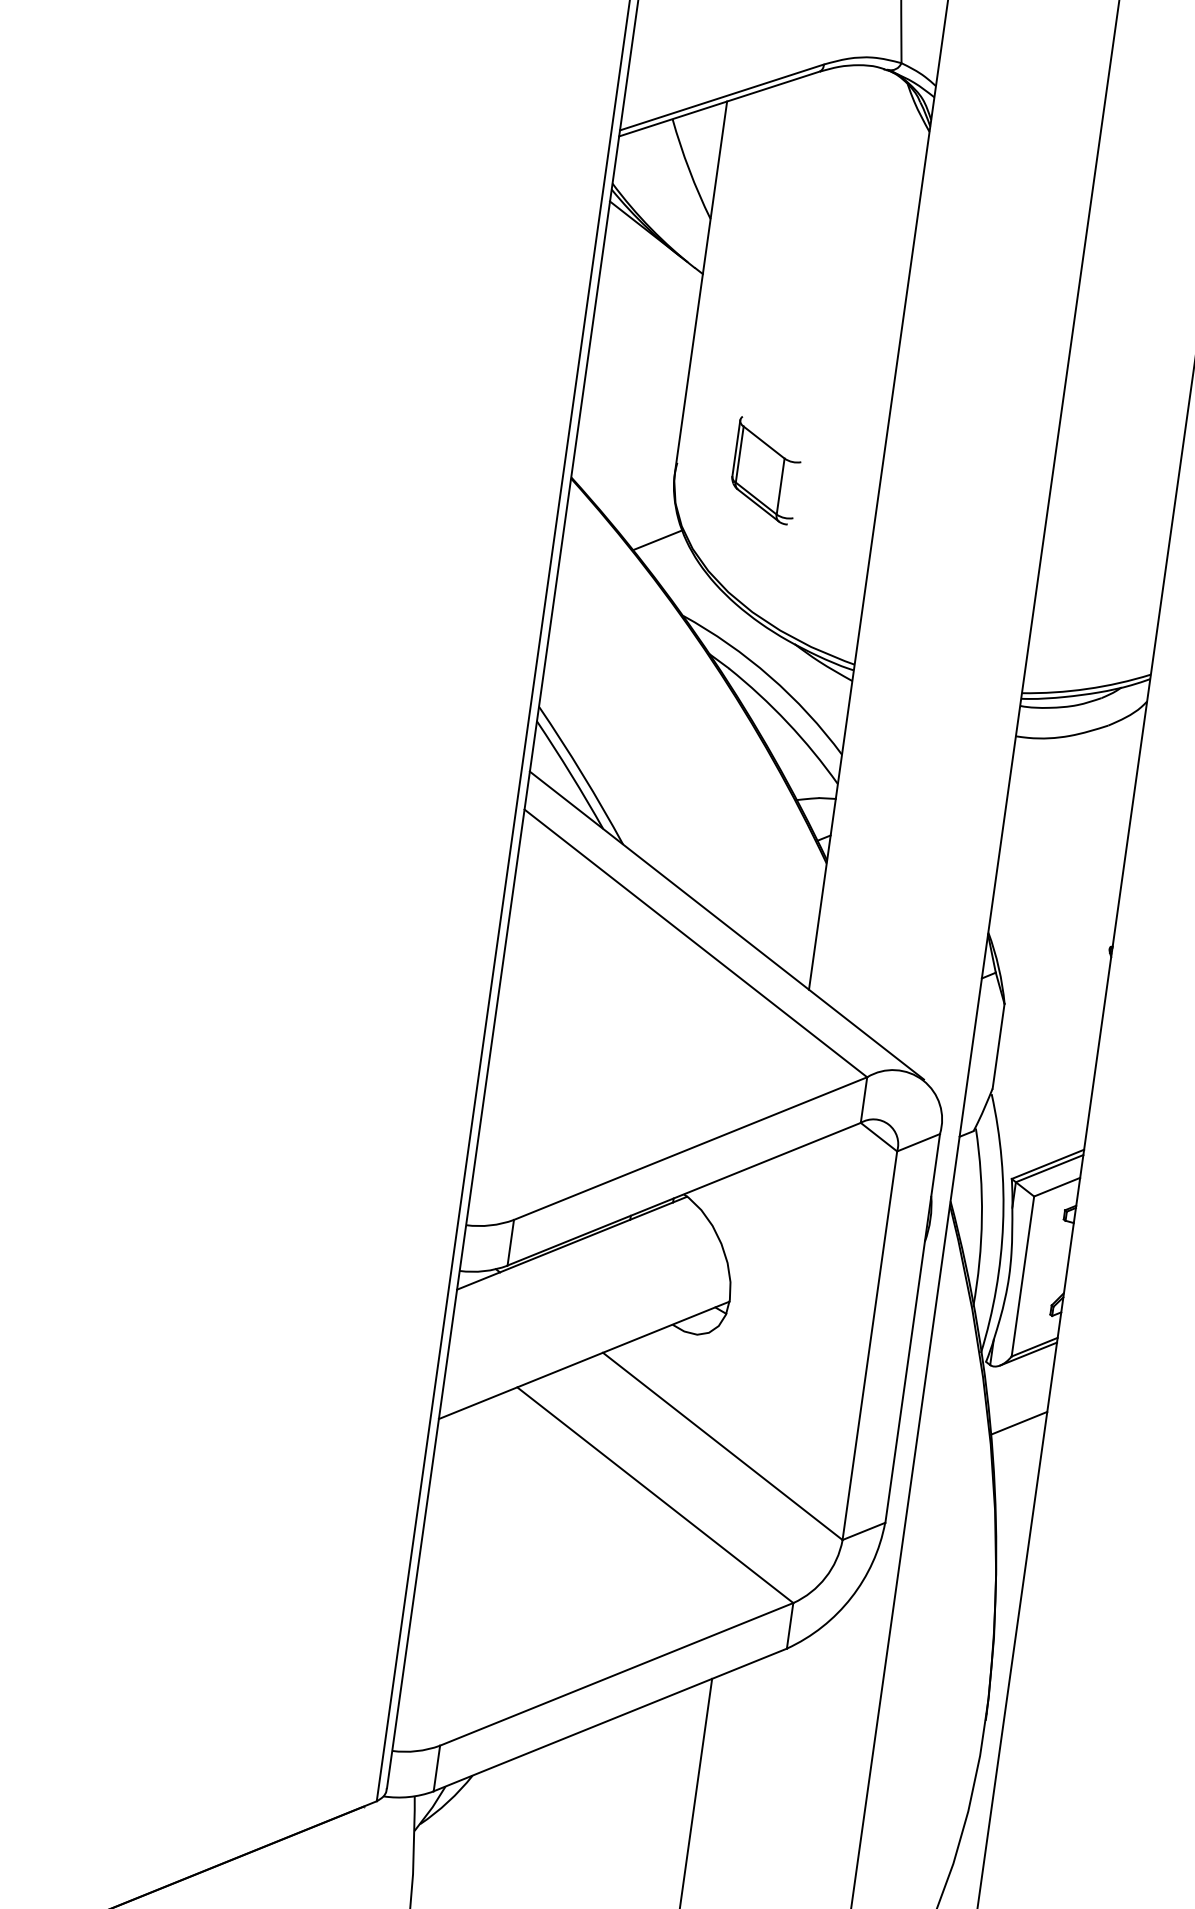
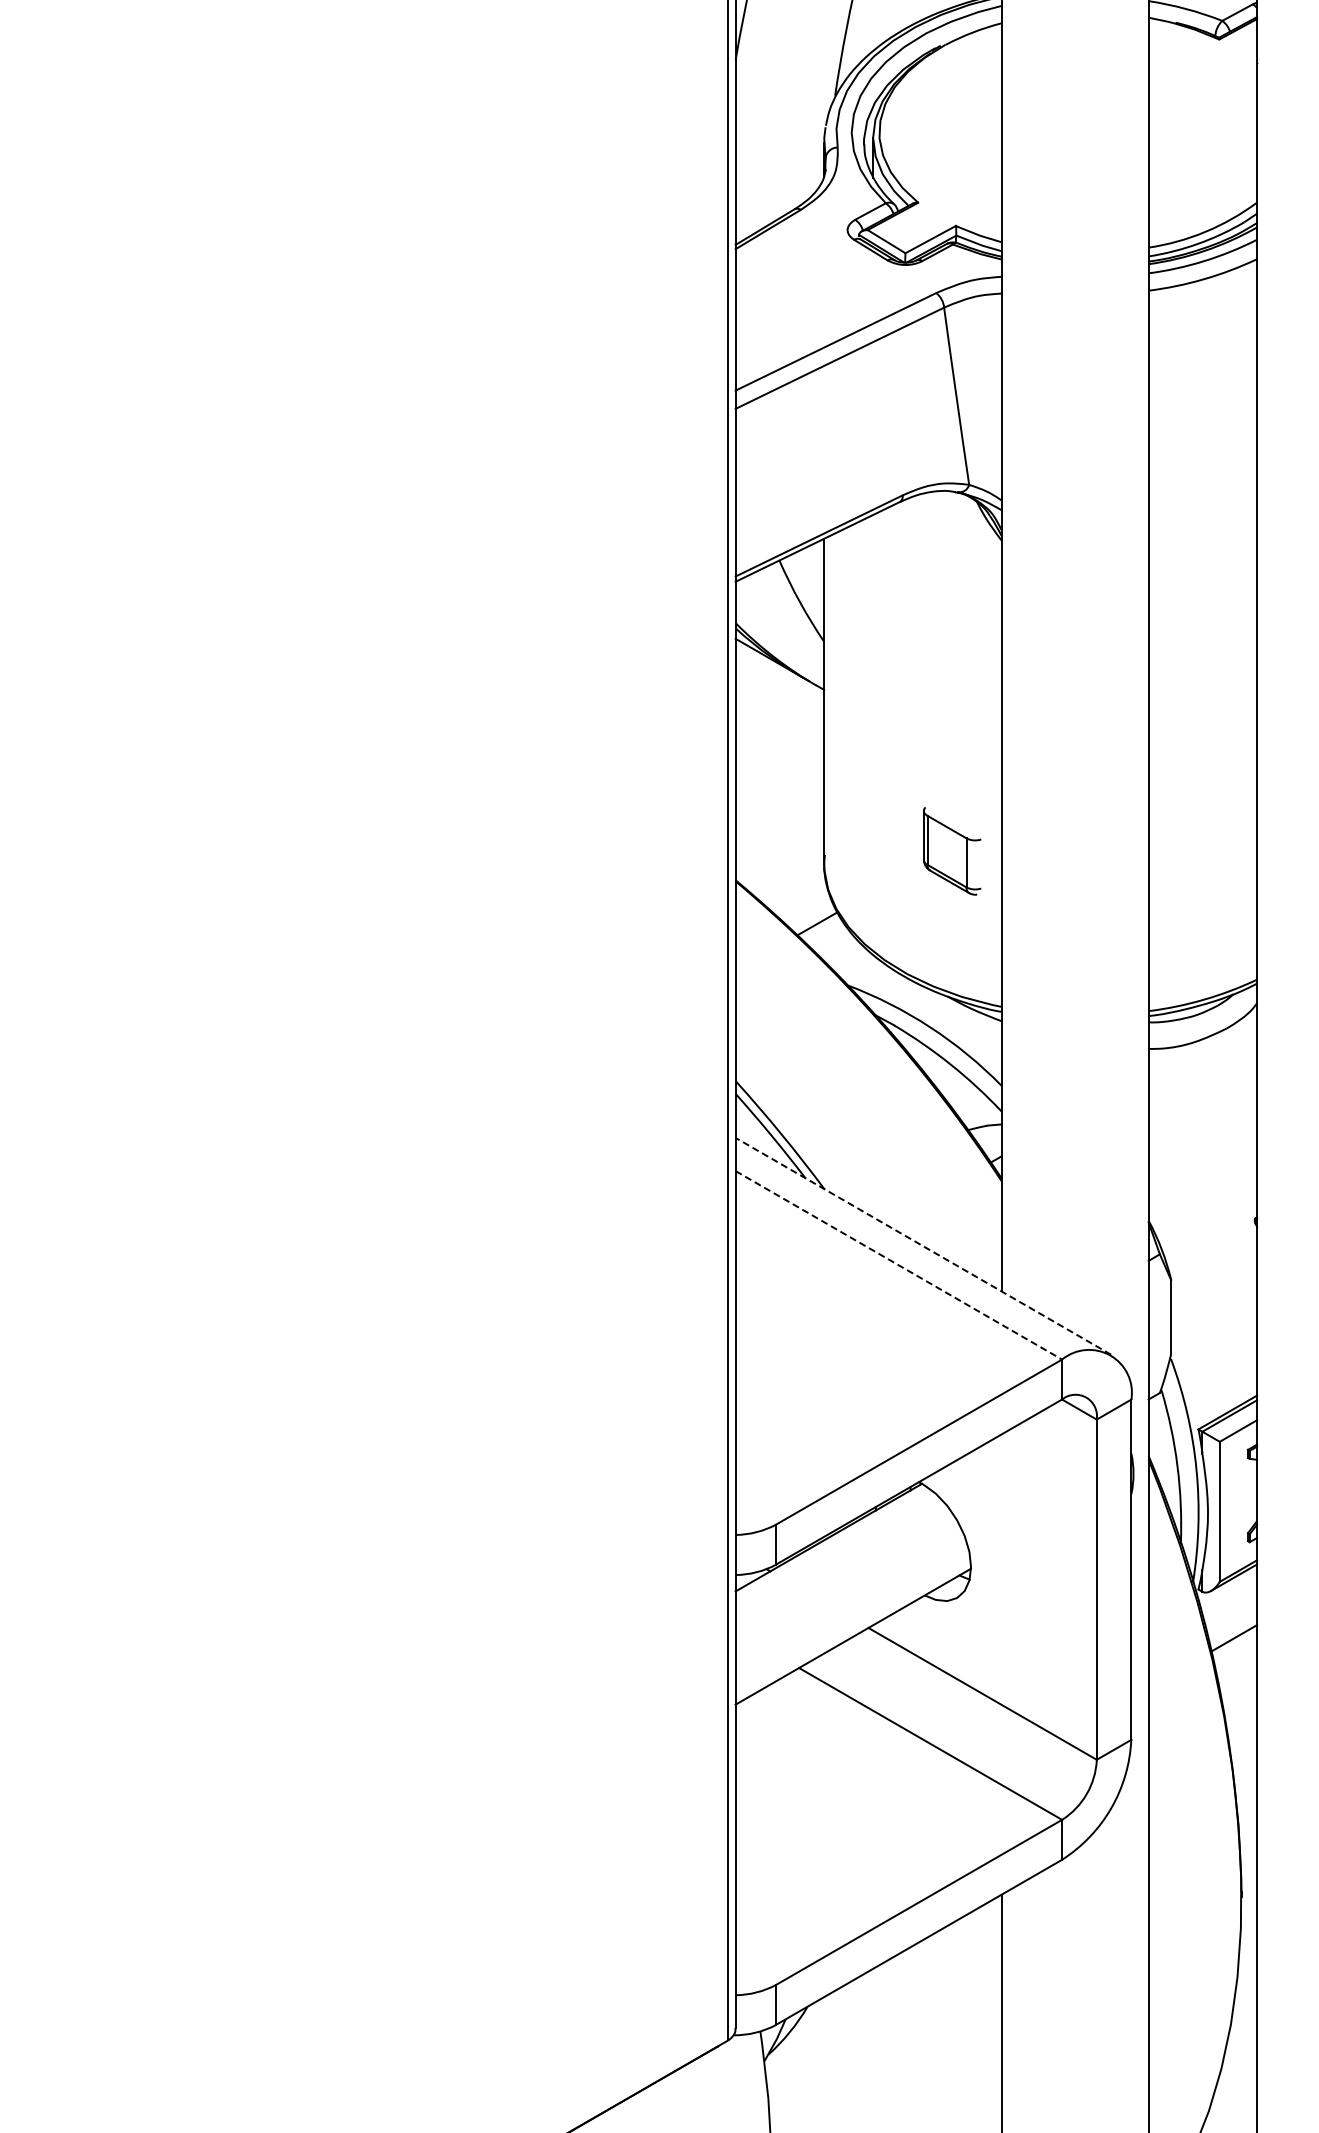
part: (766, 471) -> (952, 851), moved
line: (727, 925) -> (923, 1246), solid -> dashed
line: (696, 943) -> (899, 1265), solid -> dashed

